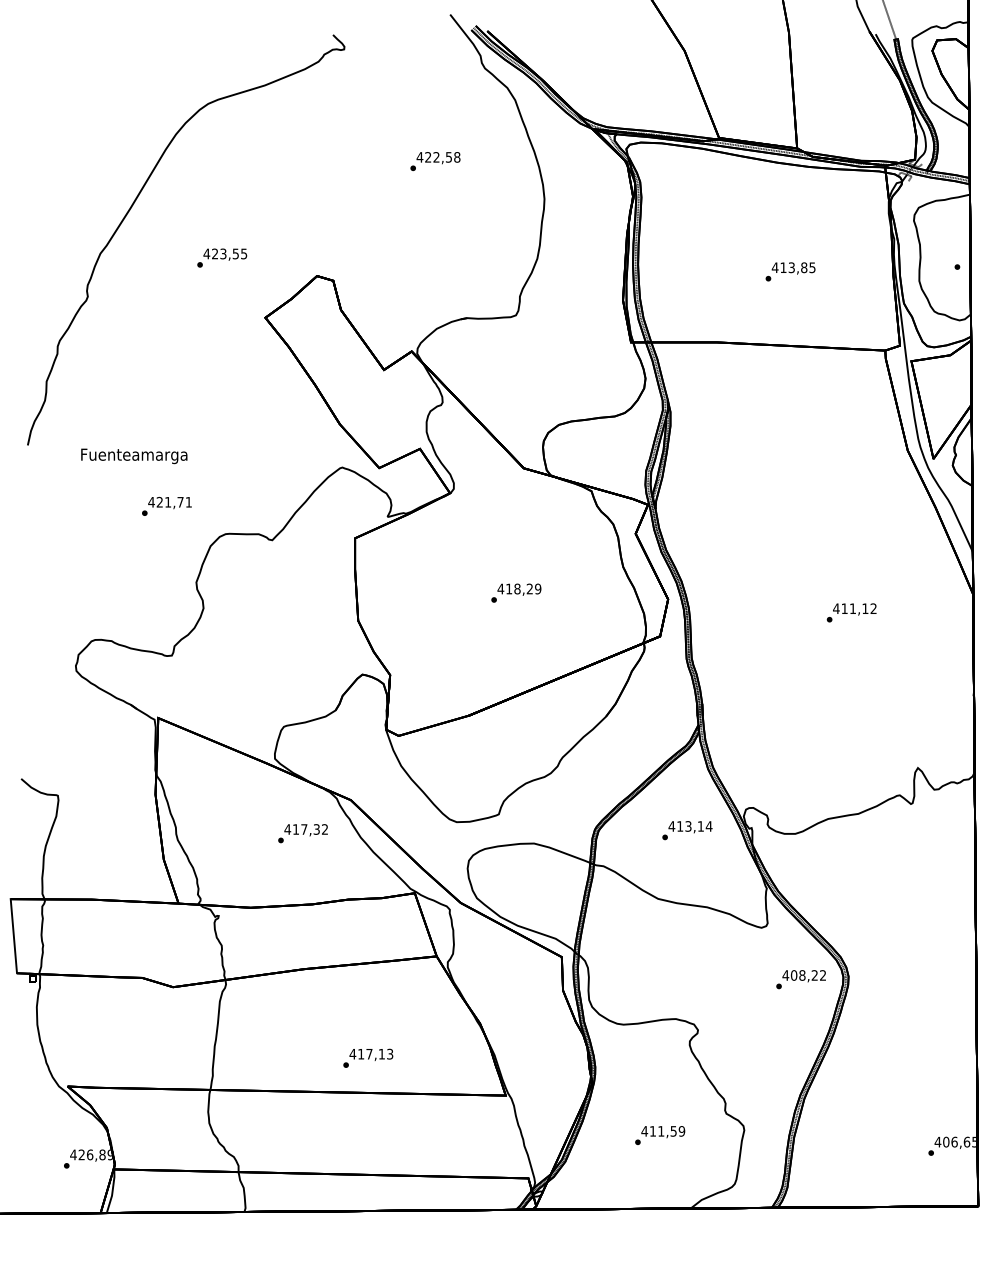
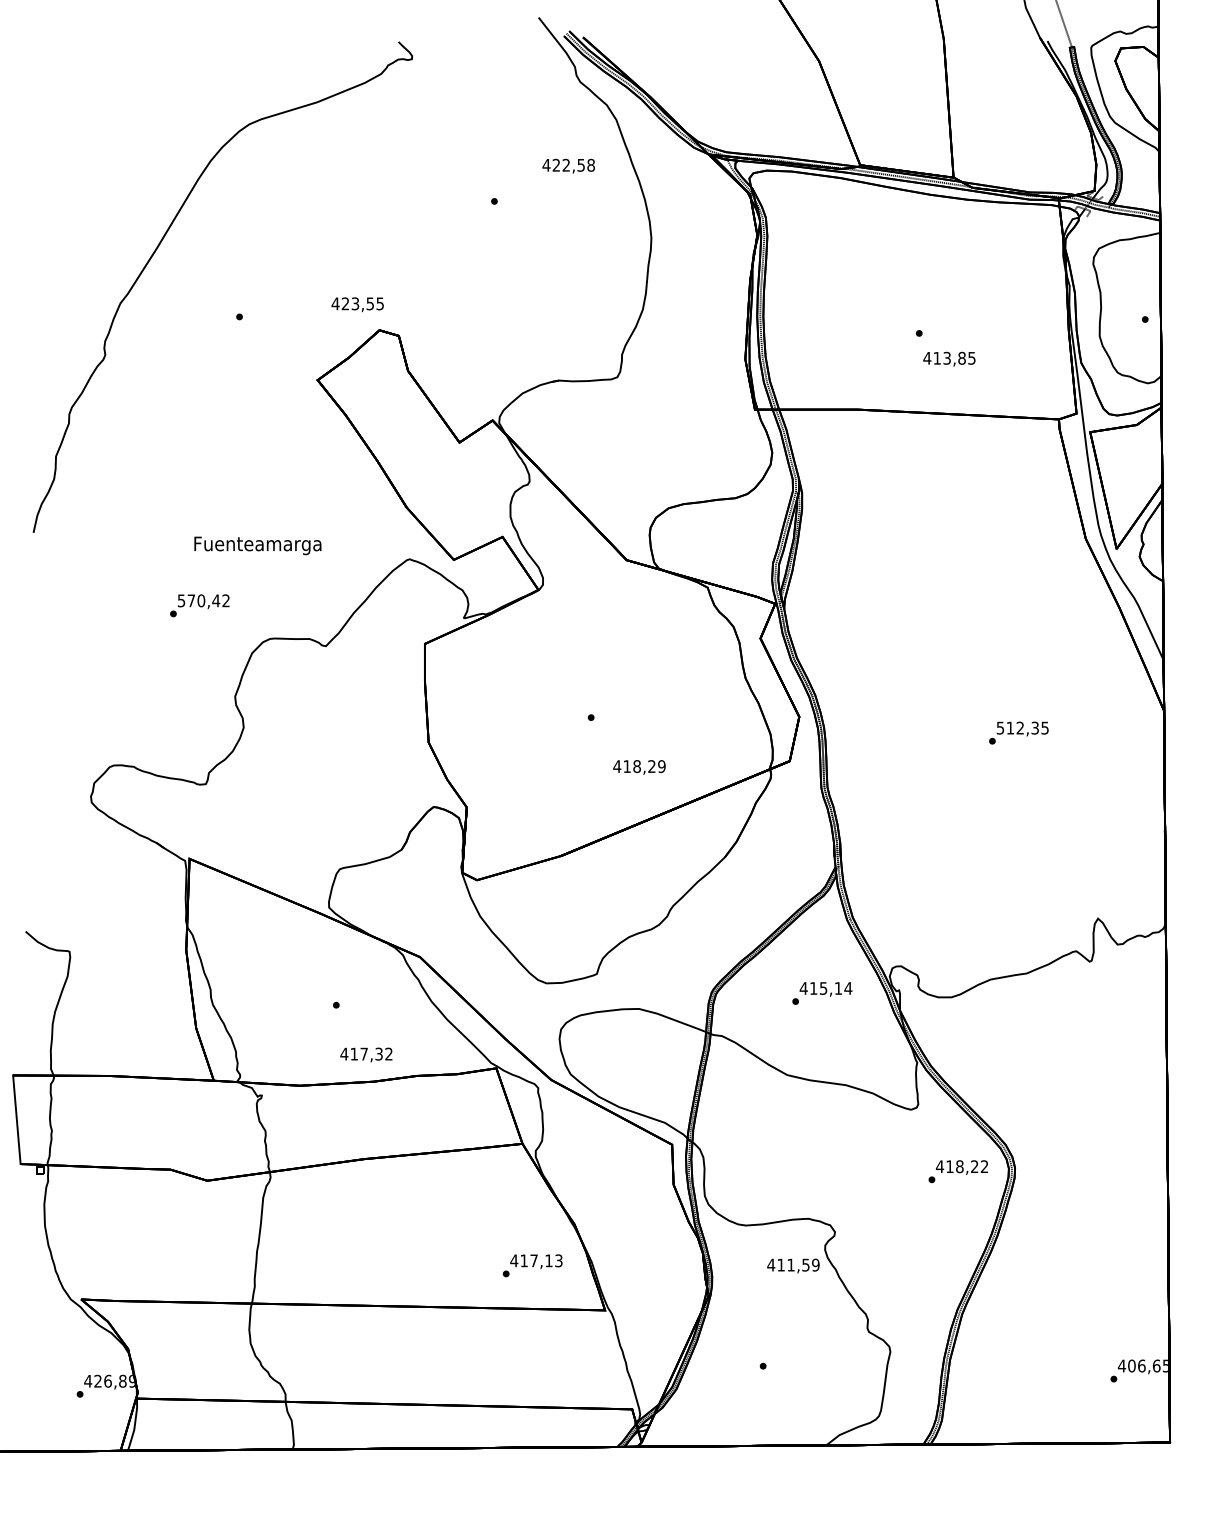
text: (438, 157) -> (568, 165), moved
text: (225, 254) -> (357, 304), moved
text: (793, 267) -> (949, 358), moved
text: (133, 456) -> (257, 545), moved
text: (169, 502) -> (203, 600), 421,71 -> 570,42
text: (519, 589) -> (639, 767), moved
text: (854, 608) -> (1022, 727), 411,12 -> 512,35
text: (688, 826) -> (823, 988), 413,14 -> 415,14
text: (306, 829) -> (366, 1054), moved
text: (793, 975) -> (949, 1166), 408,22 -> 418,22
text: (368, 1058) -> (532, 1265), moved
text: (663, 1131) -> (793, 1265), moved

